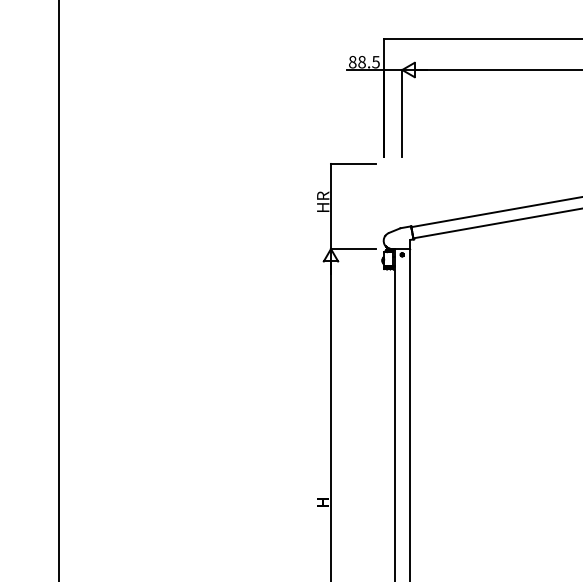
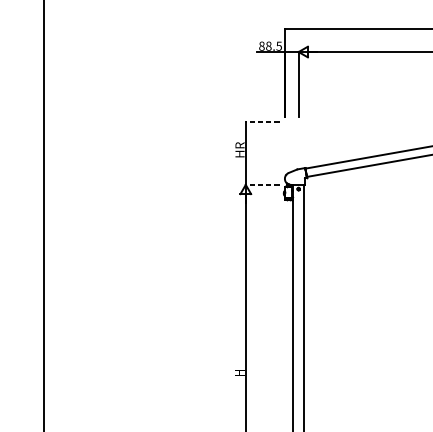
line: (353, 163) -> (262, 121), solid -> dashed
line: (353, 249) -> (262, 185), solid -> dashed

